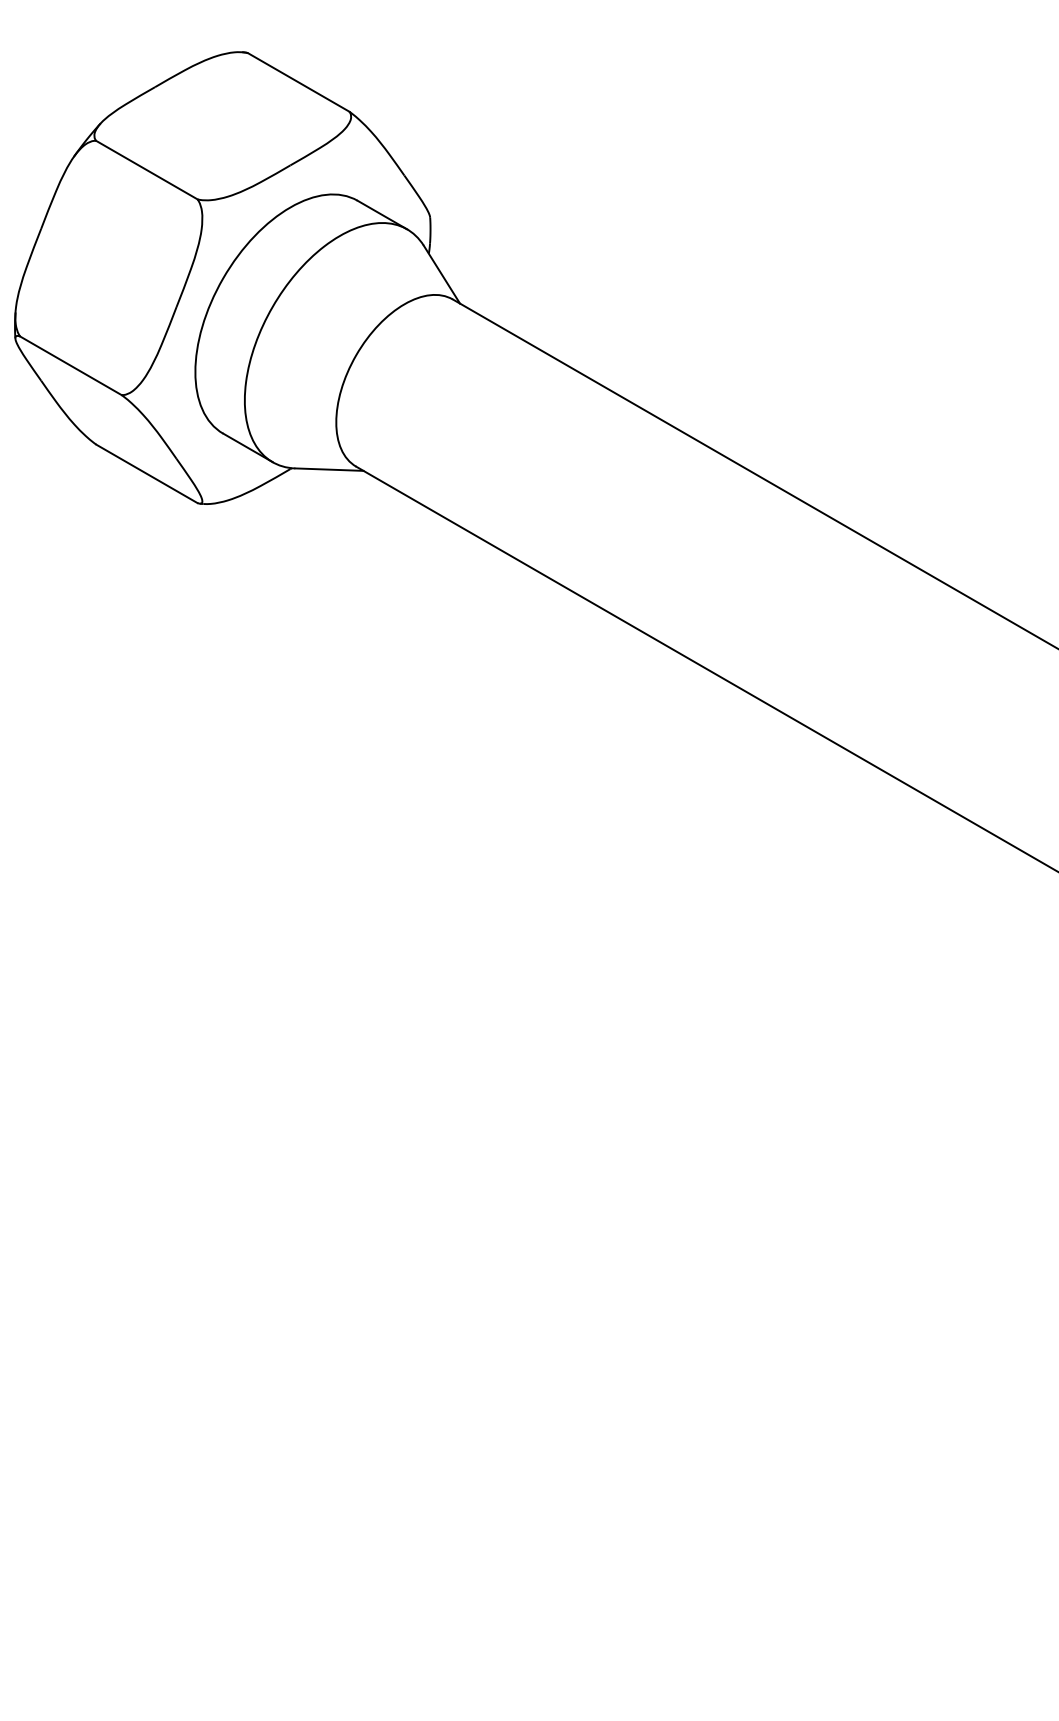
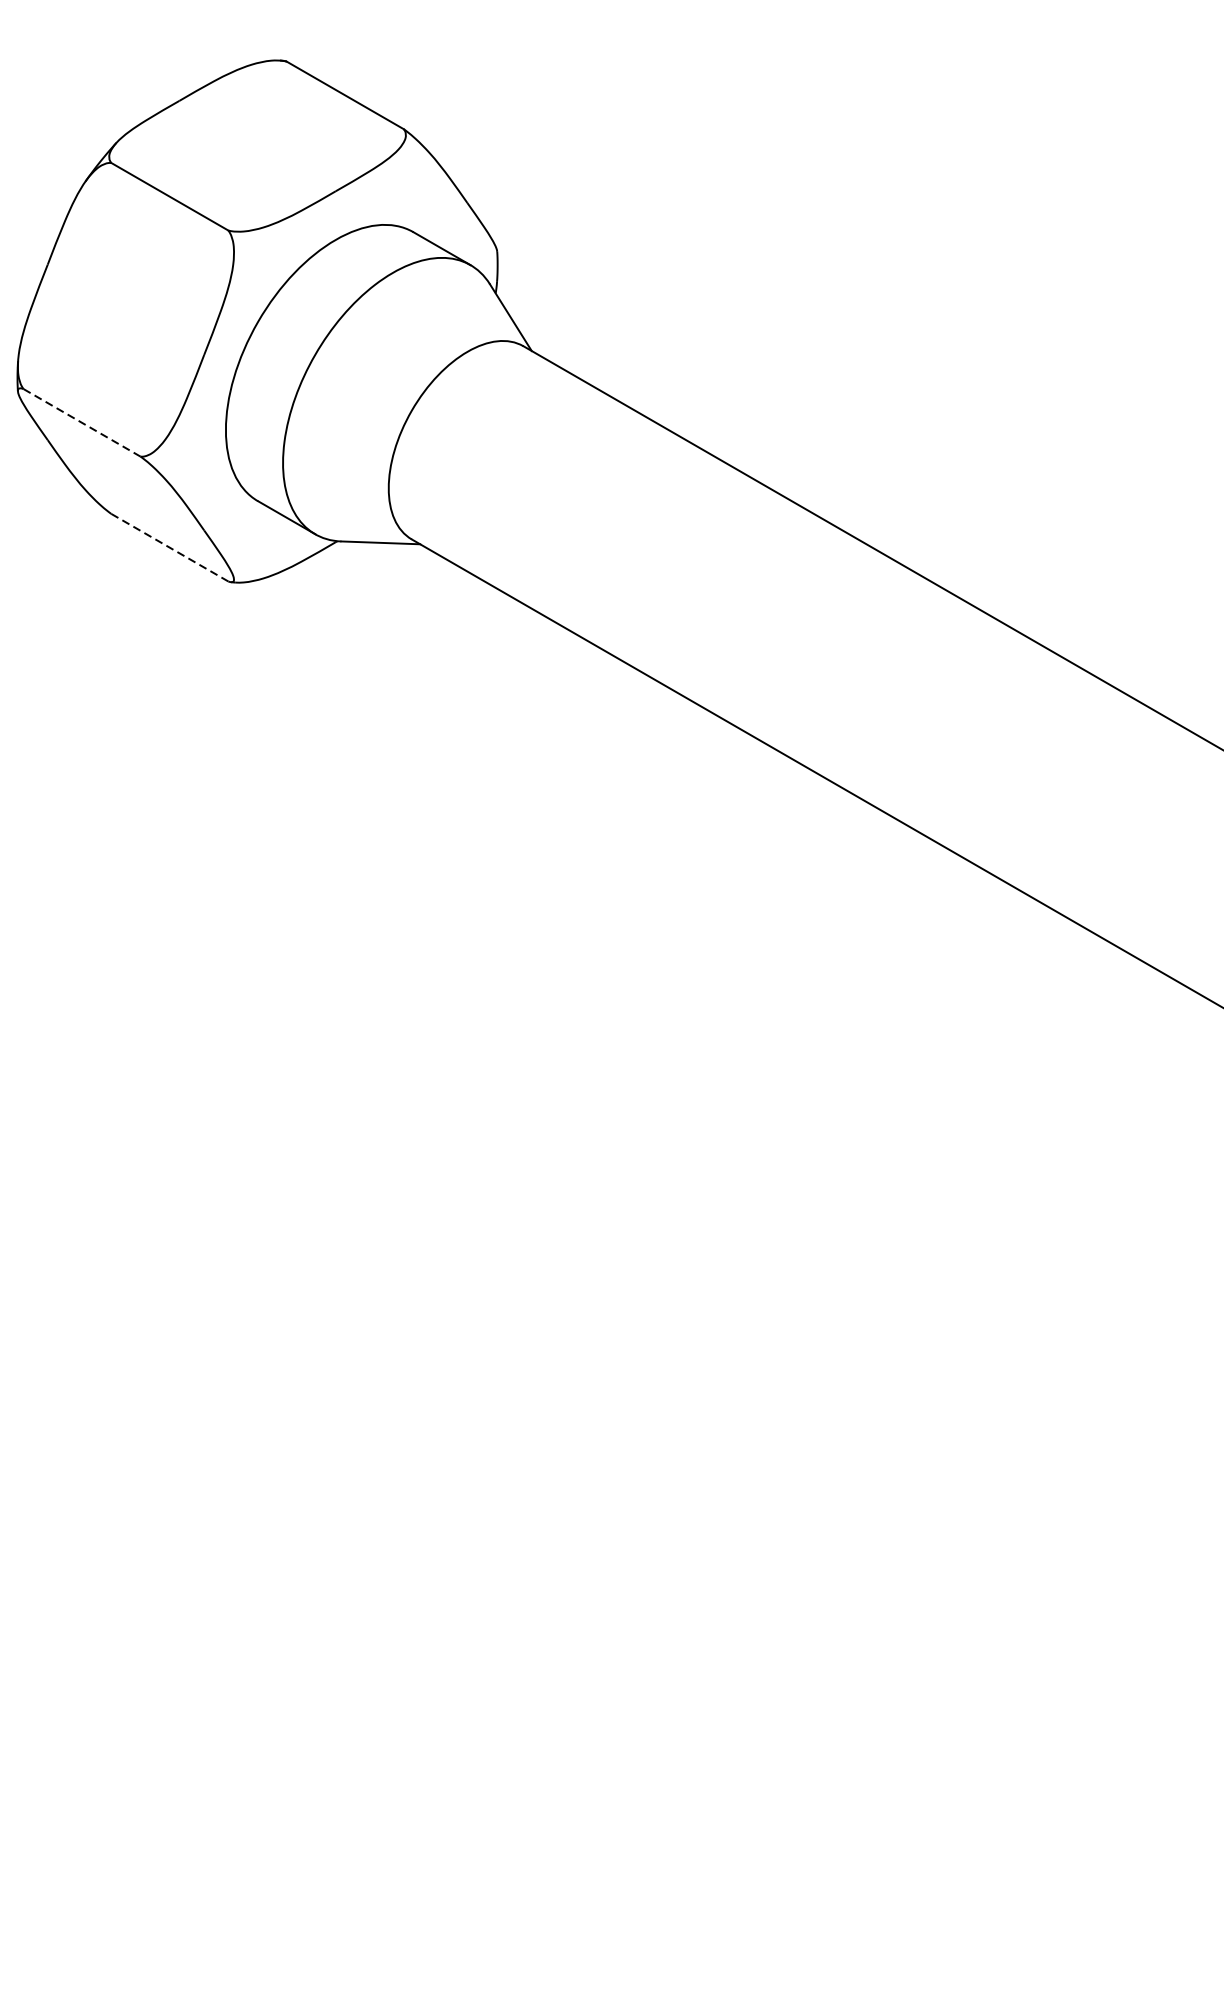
line: (71, 366) -> (82, 423), solid -> dashed
line: (147, 474) -> (170, 548), solid -> dashed

